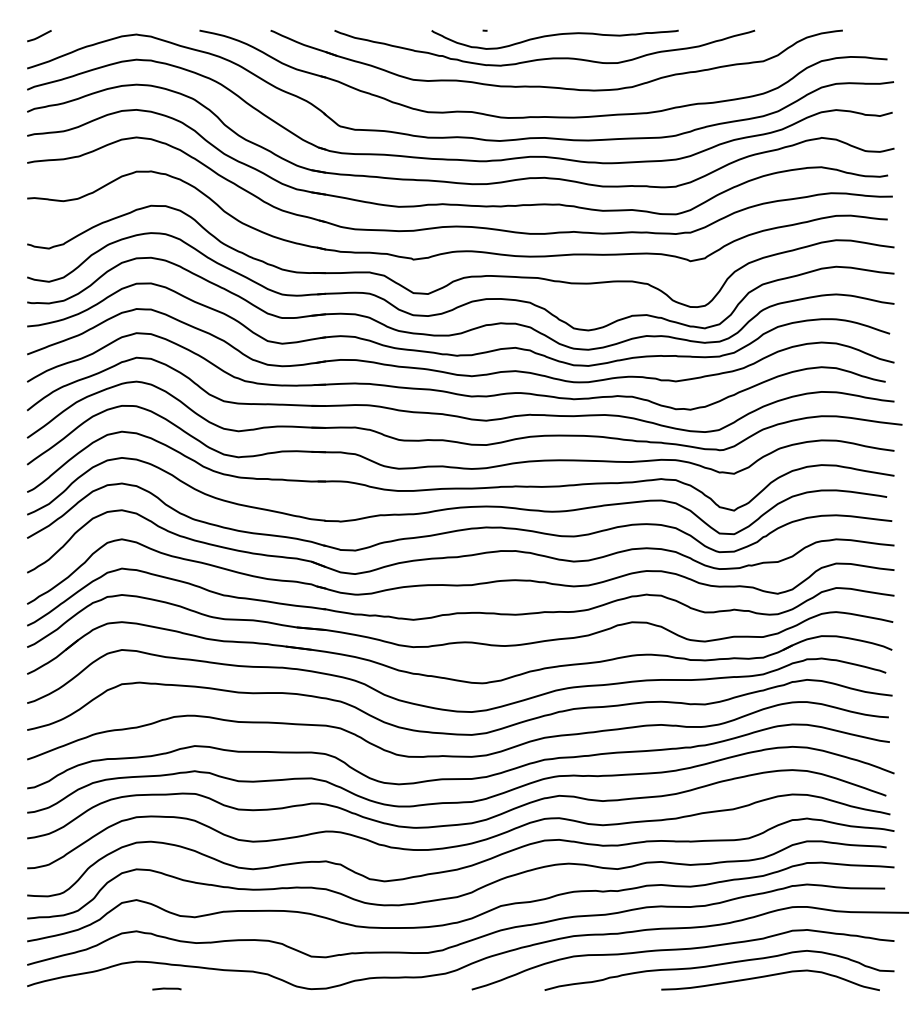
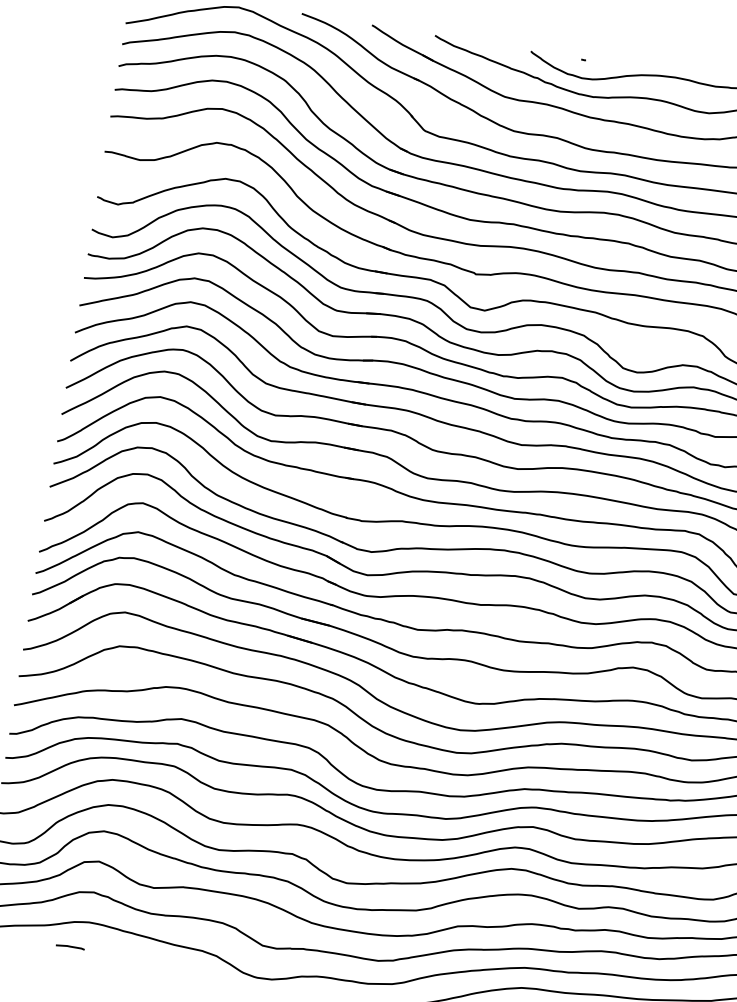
line: (166, 988) -> (70, 946), moved

